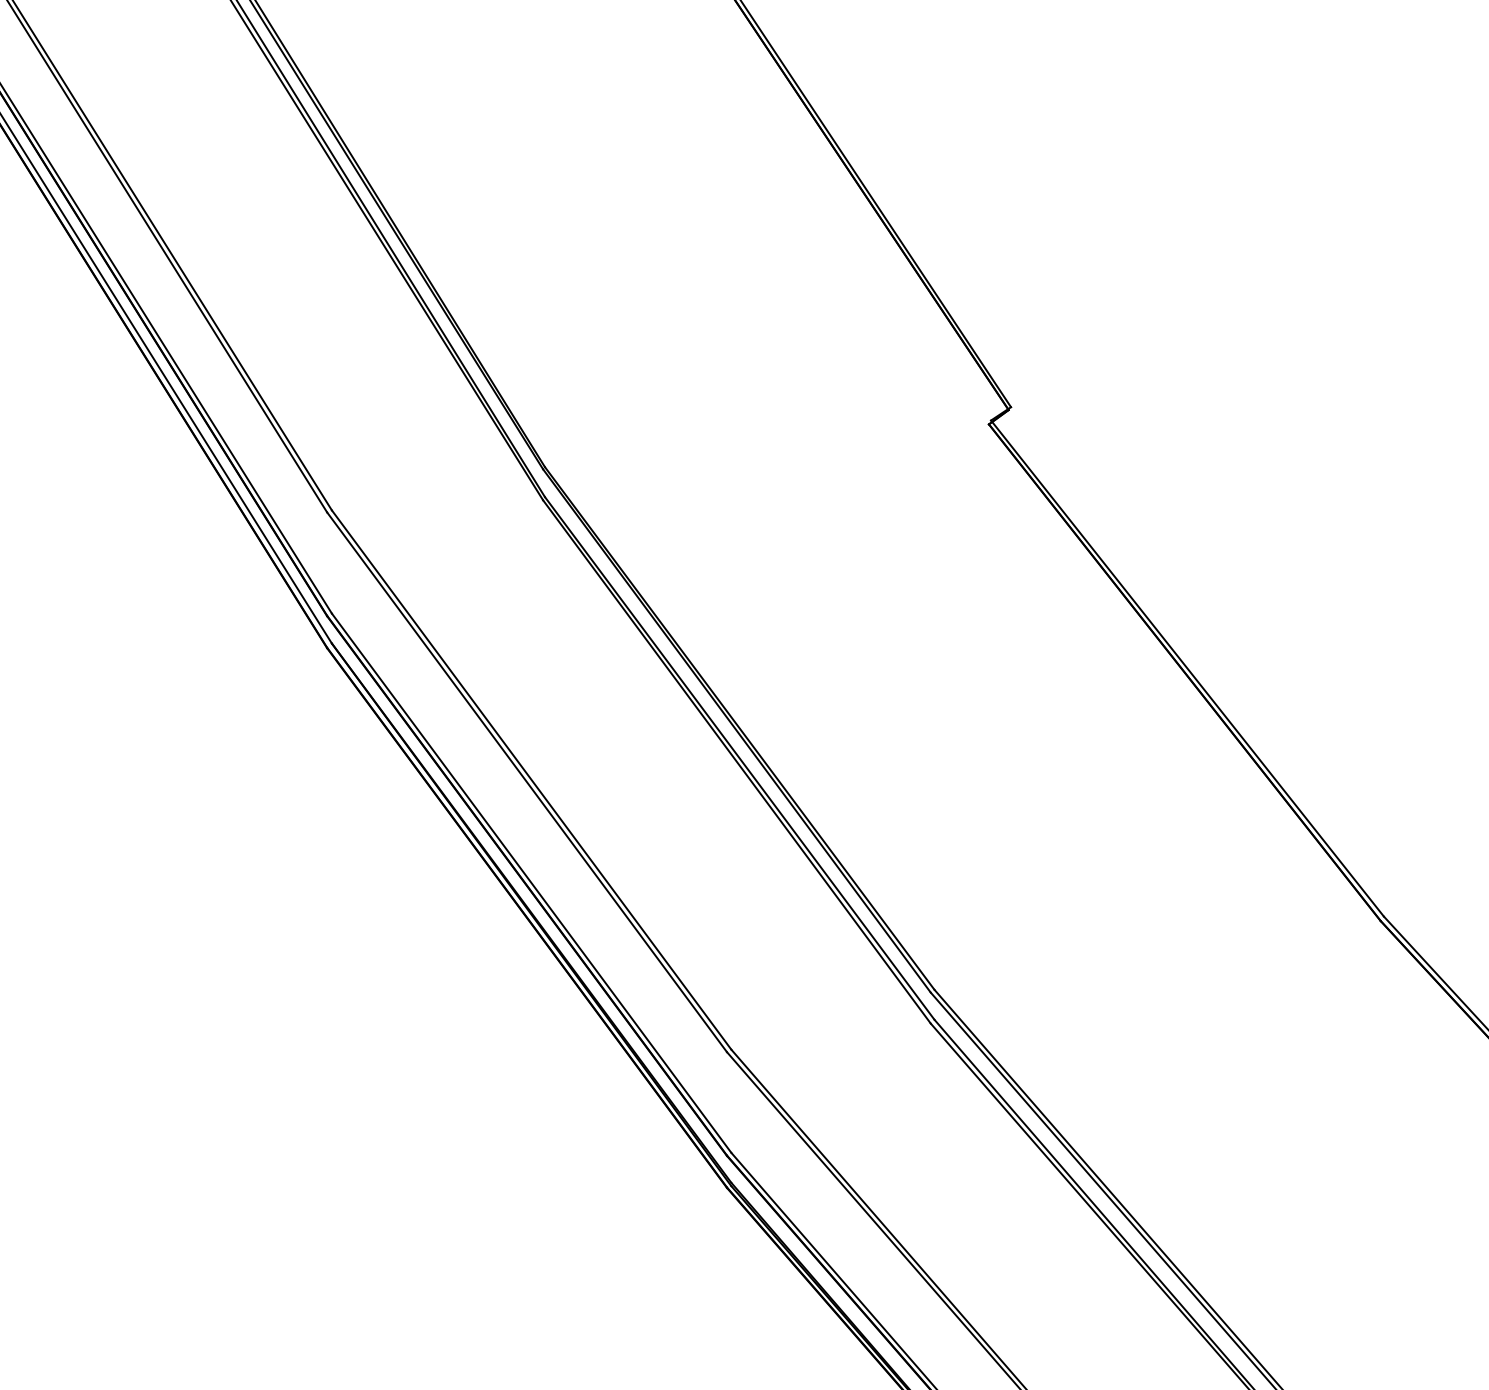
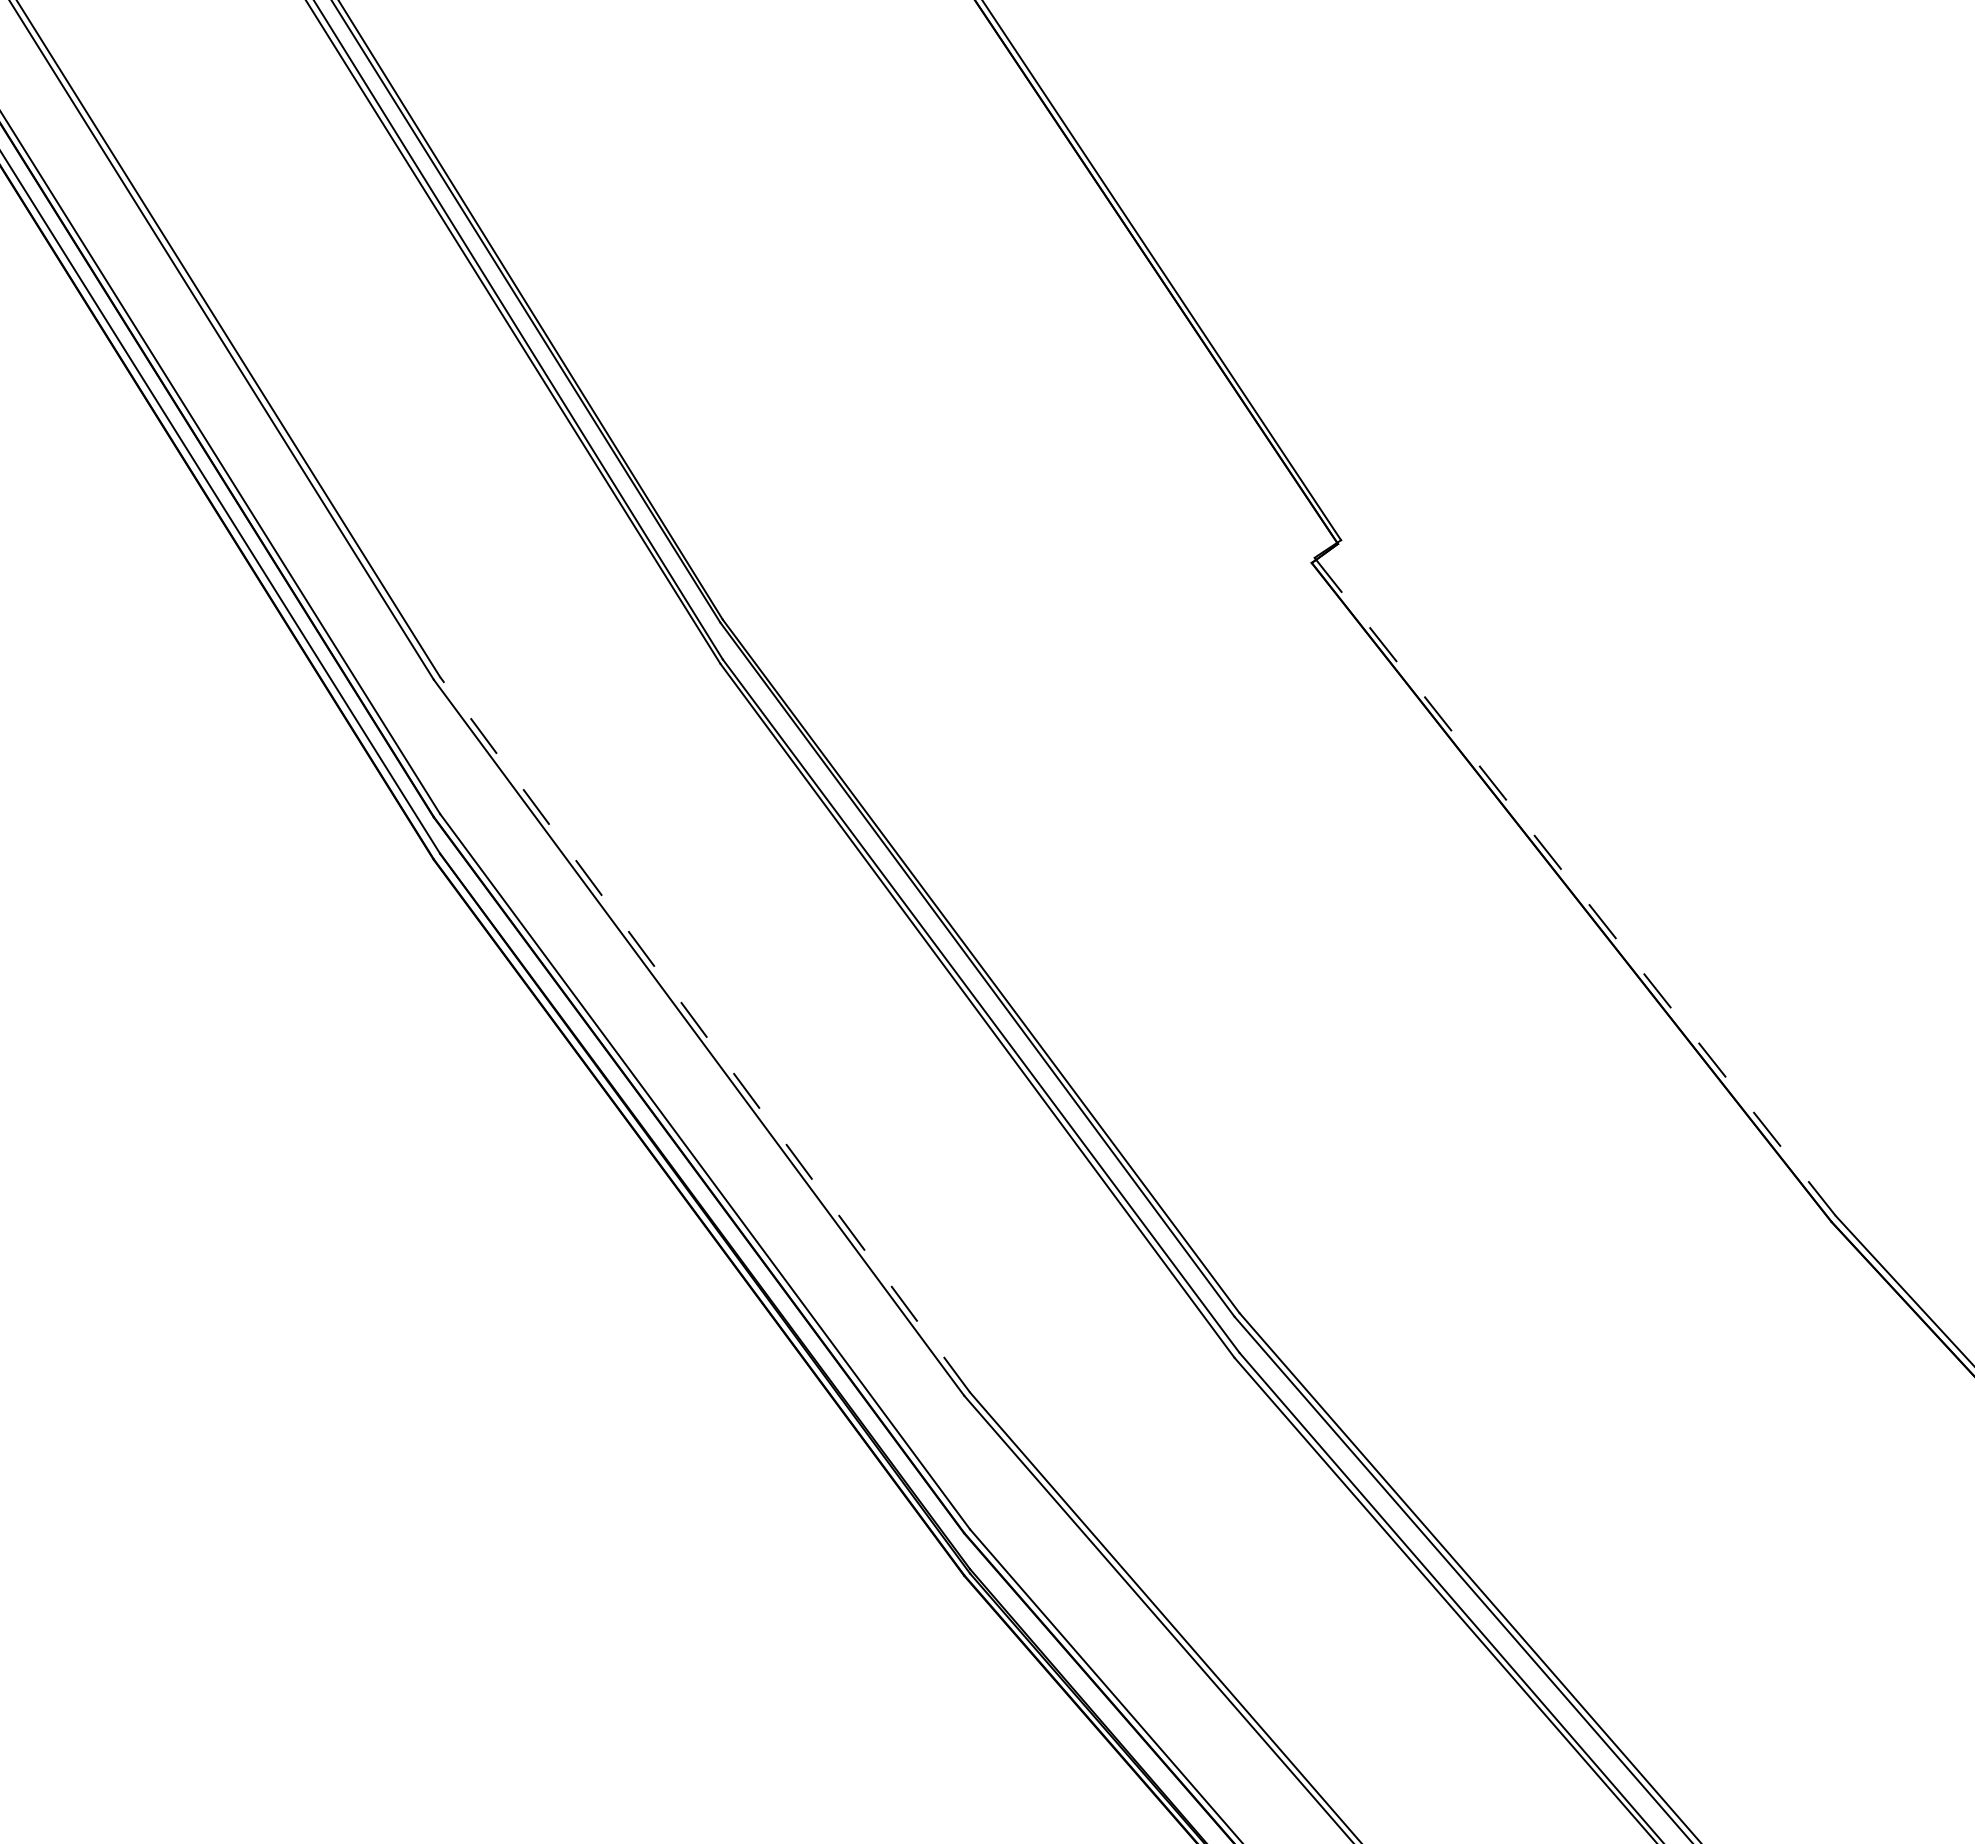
line: (1187, 668) -> (1575, 886), solid -> dashed
line: (531, 779) -> (704, 1034), solid -> dashed

